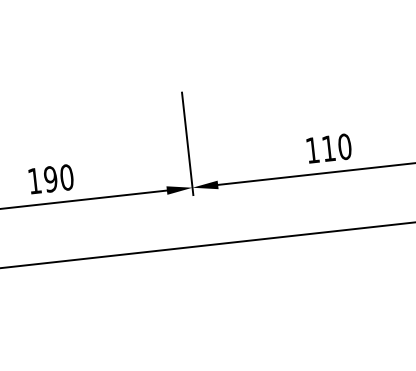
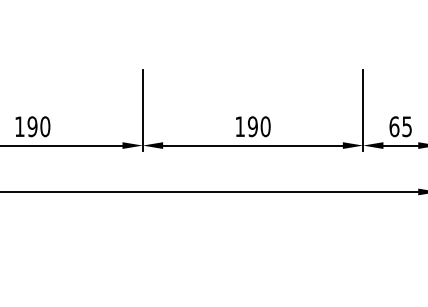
text: (328, 148) -> (252, 126), 110 -> 190

